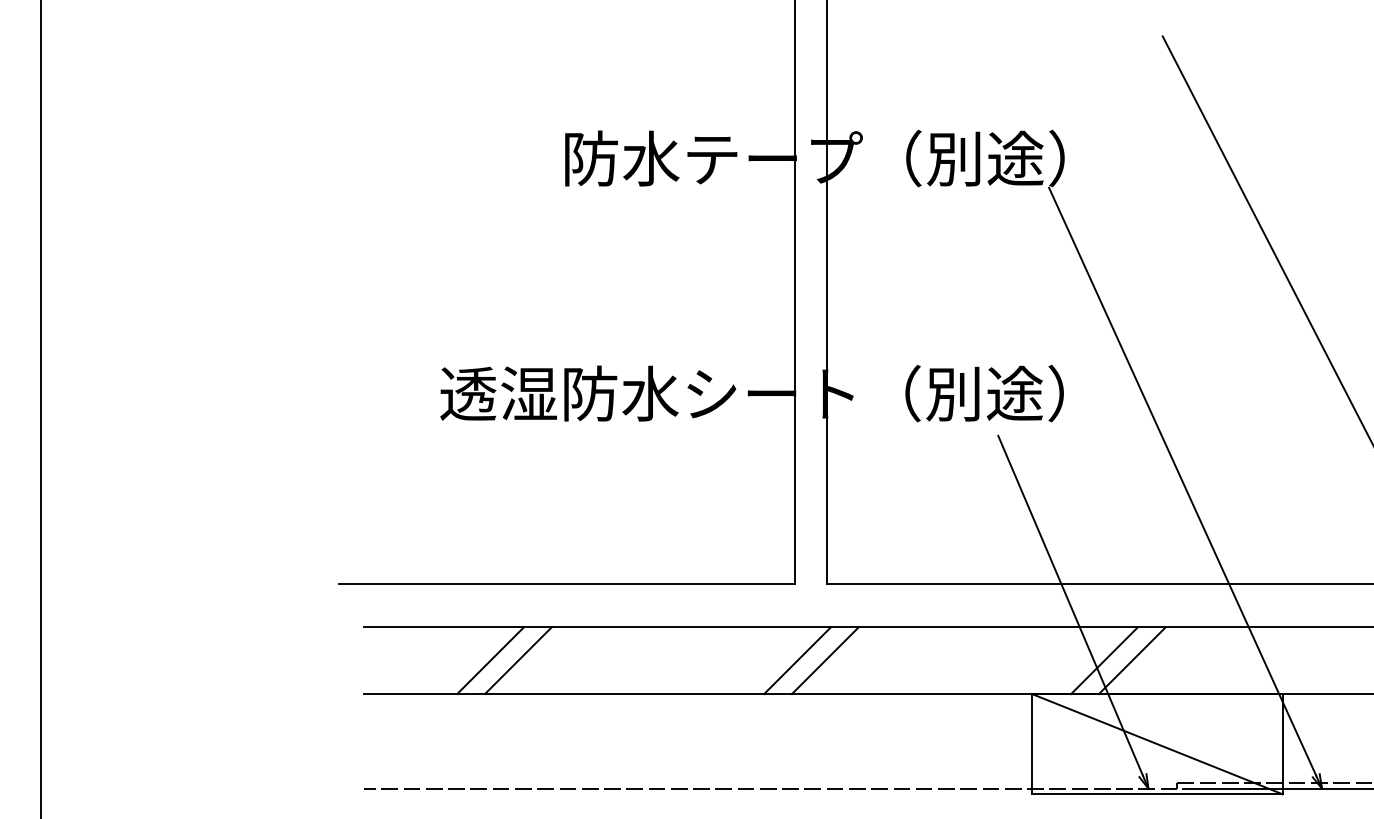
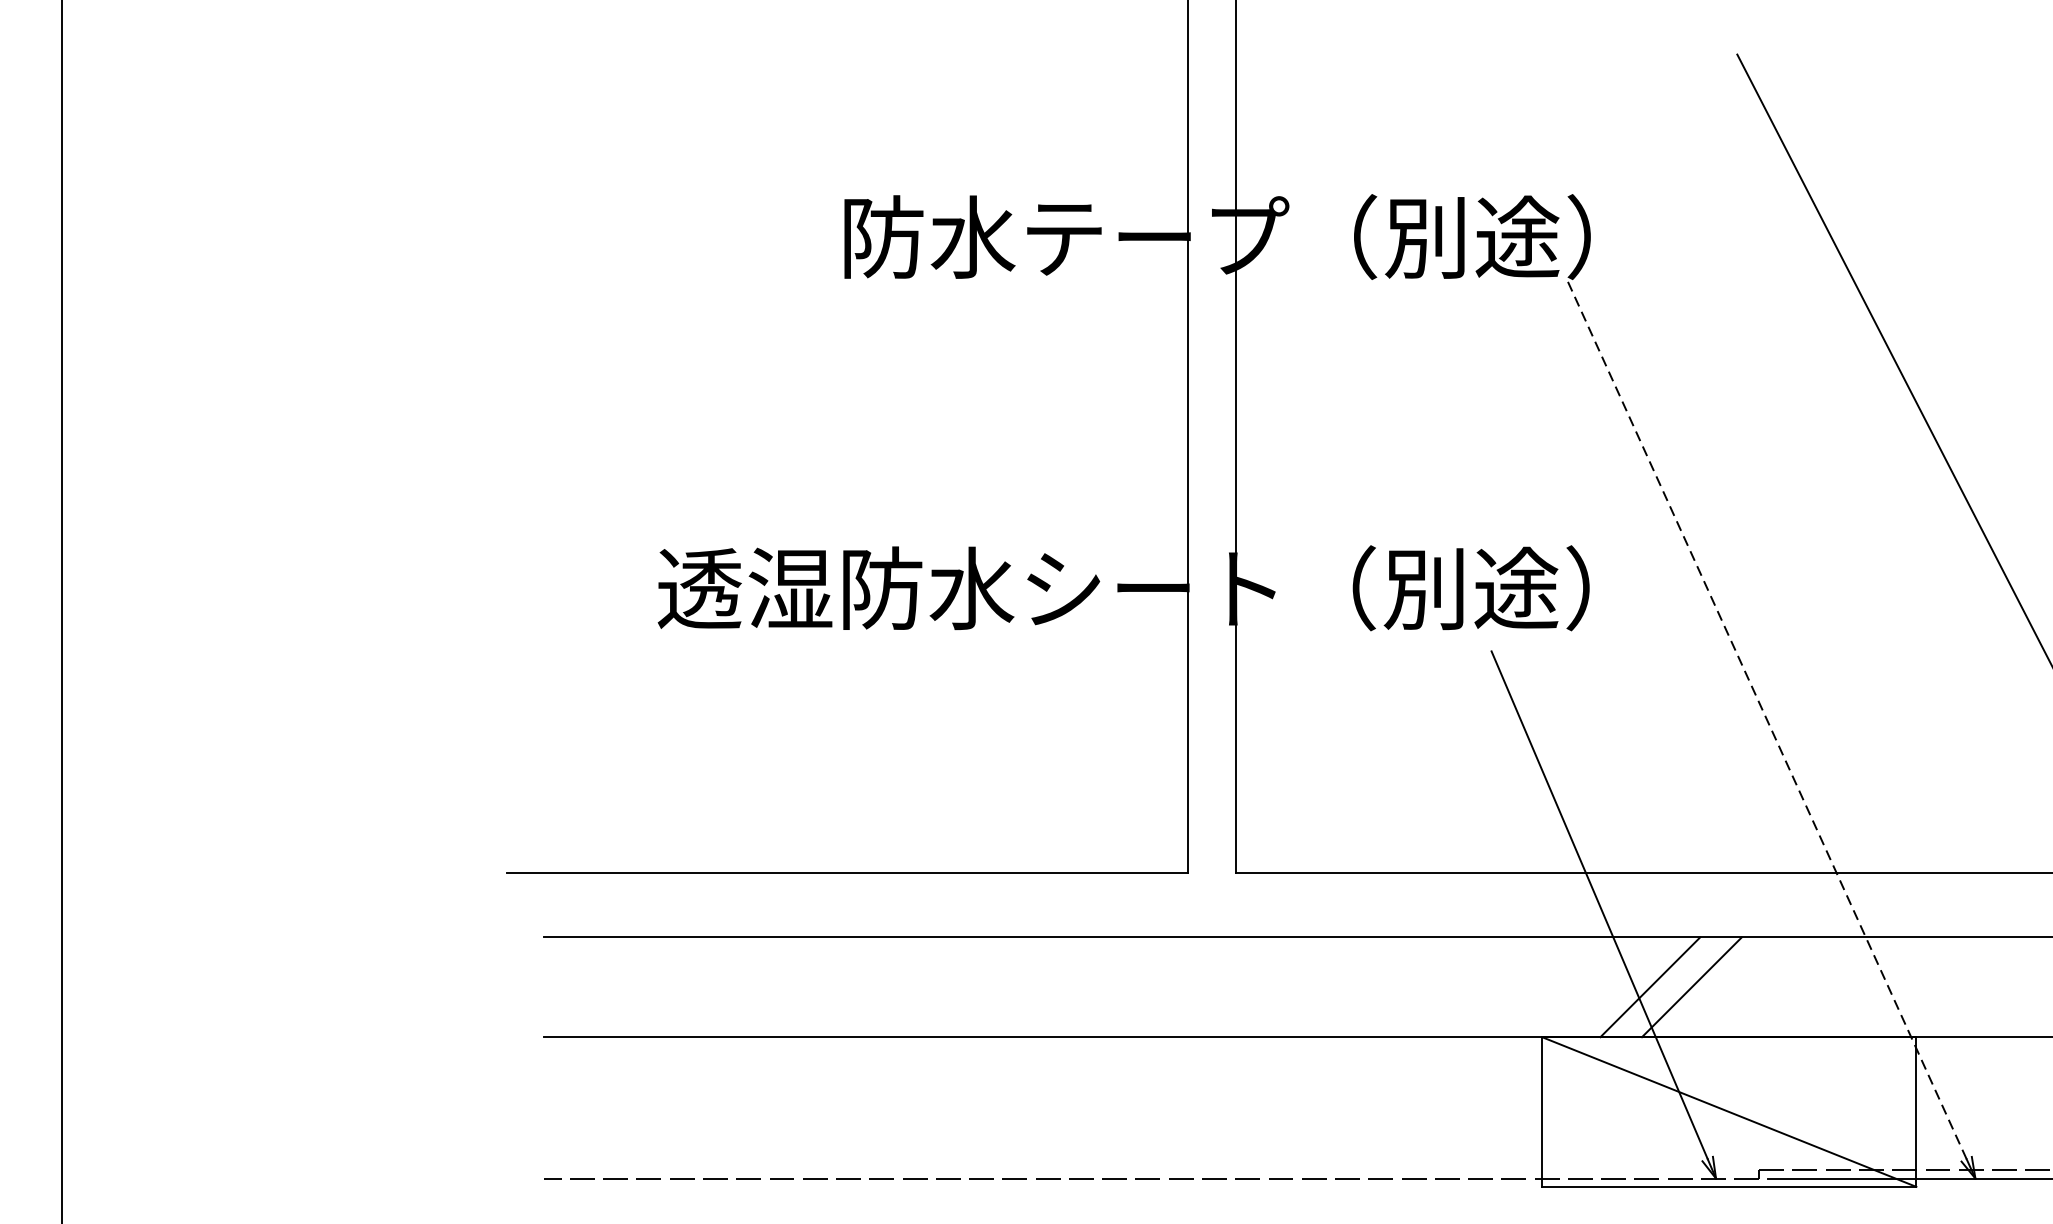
line: (1182, 481) -> (1766, 719), solid -> dashed
line: (490, 660) -> (732, 987), removed
line: (518, 660) -> (774, 987), removed
line: (797, 660) -> (1191, 987), removed
line: (824, 660) -> (1231, 987), removed

